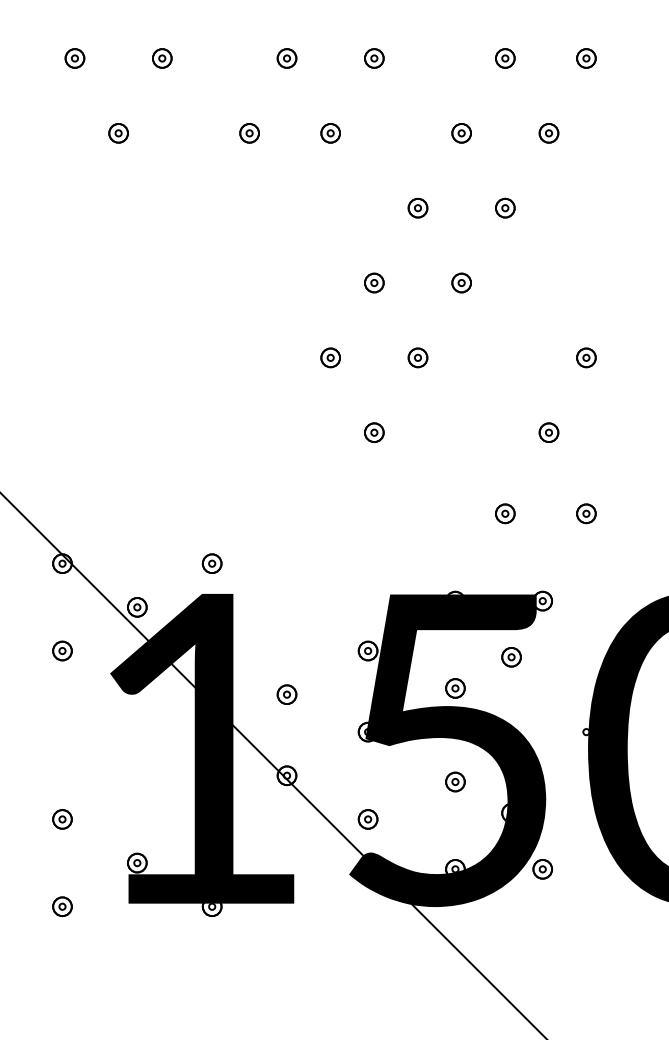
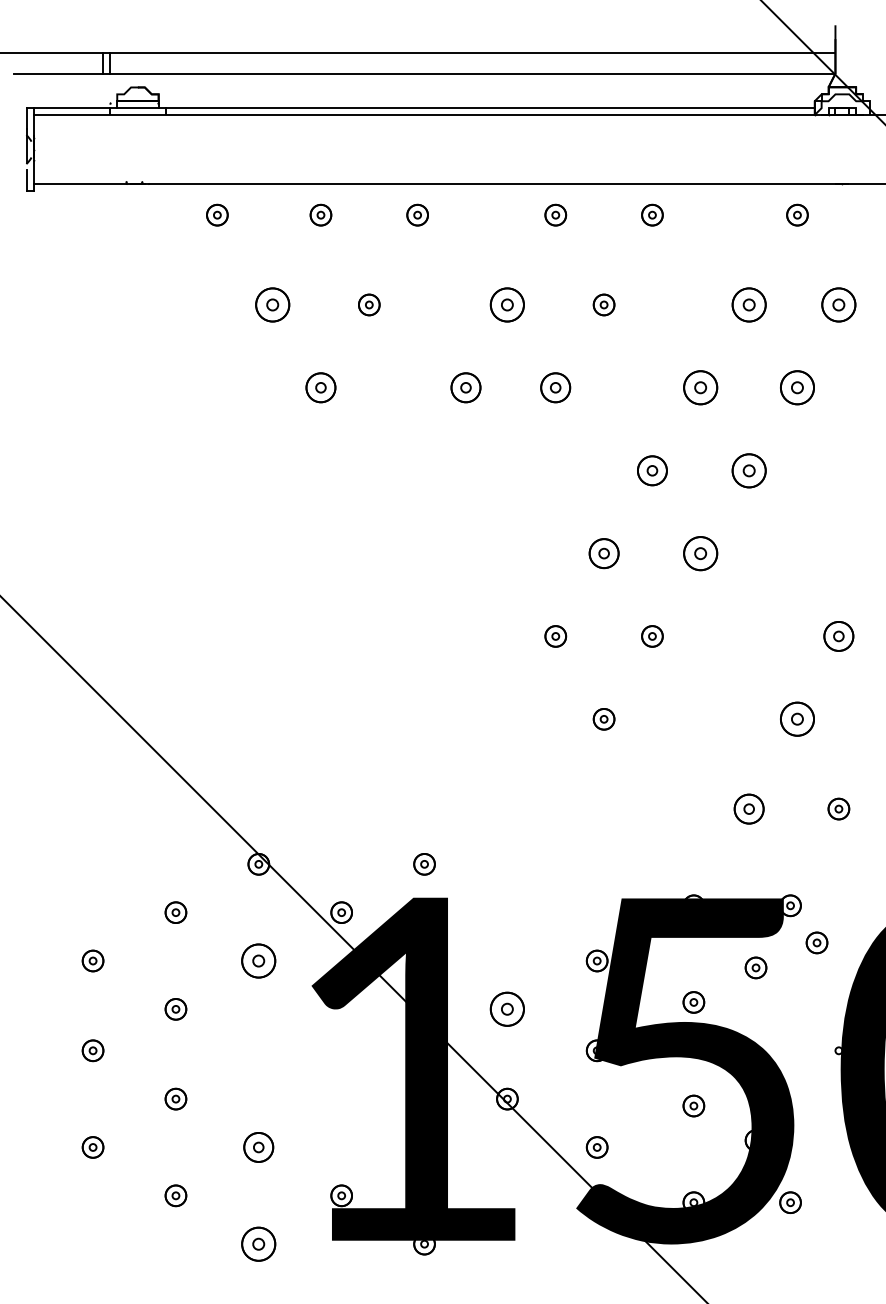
part: (74, 58) -> (272, 304), size x1.6
part: (287, 58) -> (507, 304), size x1.6
part: (504, 58) -> (748, 304), size x1.6
part: (586, 58) -> (838, 304), size x1.6
part: (118, 133) -> (320, 387), size x1.4
part: (249, 133) -> (465, 387), size x1.4
part: (330, 133) -> (555, 387), size x1.4
part: (461, 133) -> (700, 387), size x1.6
part: (549, 133) -> (797, 387), size x1.6
part: (418, 207) -> (652, 470), size x1.4
part: (504, 207) -> (748, 470), size x1.6
part: (373, 282) -> (603, 553), size x1.4
part: (461, 282) -> (700, 553), size x1.6
part: (586, 357) -> (838, 636), size x1.4
part: (549, 432) -> (797, 719), size x1.6
part: (504, 513) -> (748, 808), size x1.4
part: (566, 634) -> (816, 942), added
part: (62, 650) -> (258, 960), size x1.6
part: (287, 694) -> (507, 1009), size x1.6
part: (62, 819) -> (258, 1147), size x1.4
part: (62, 906) -> (258, 1243), size x1.6

